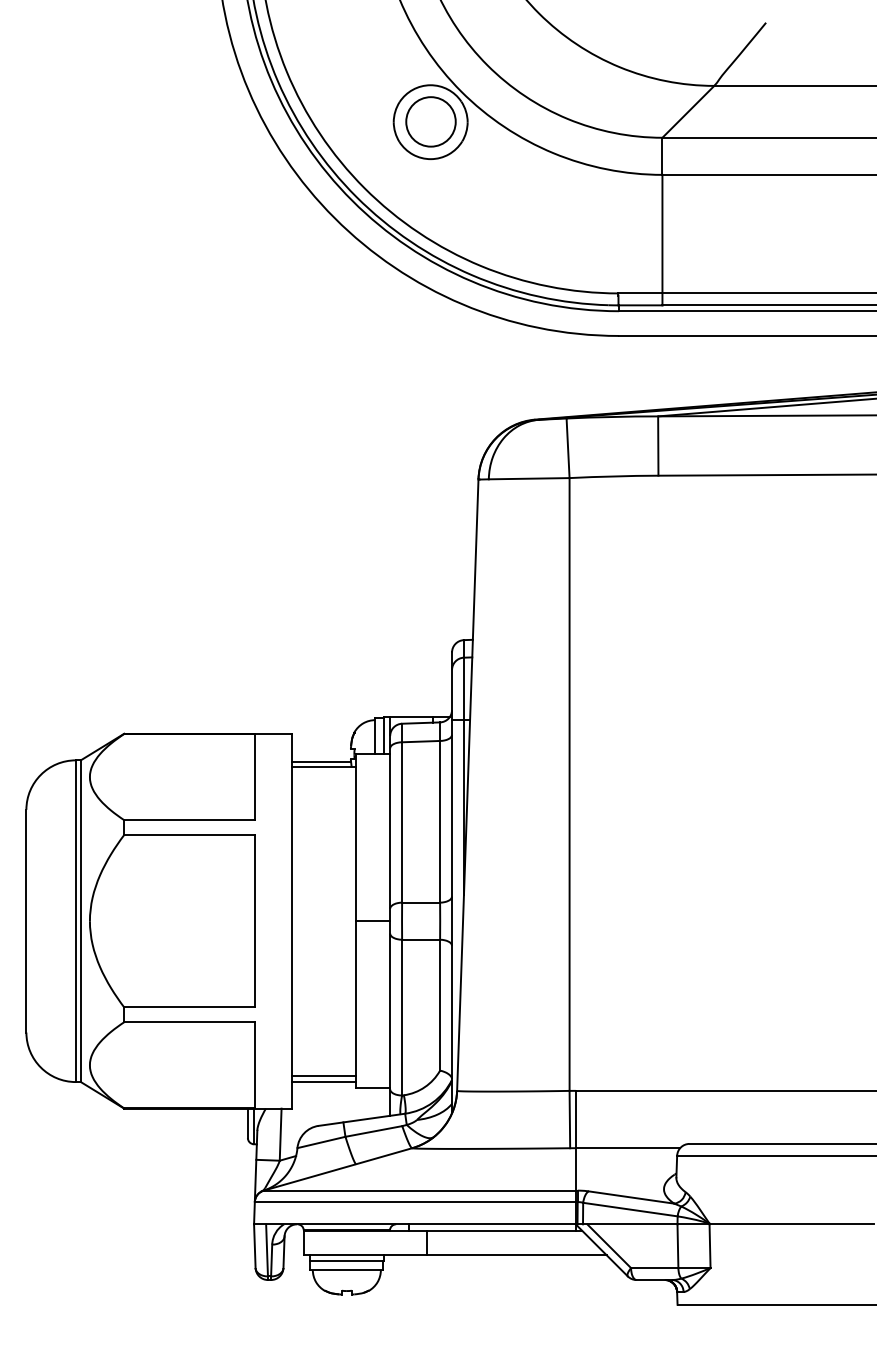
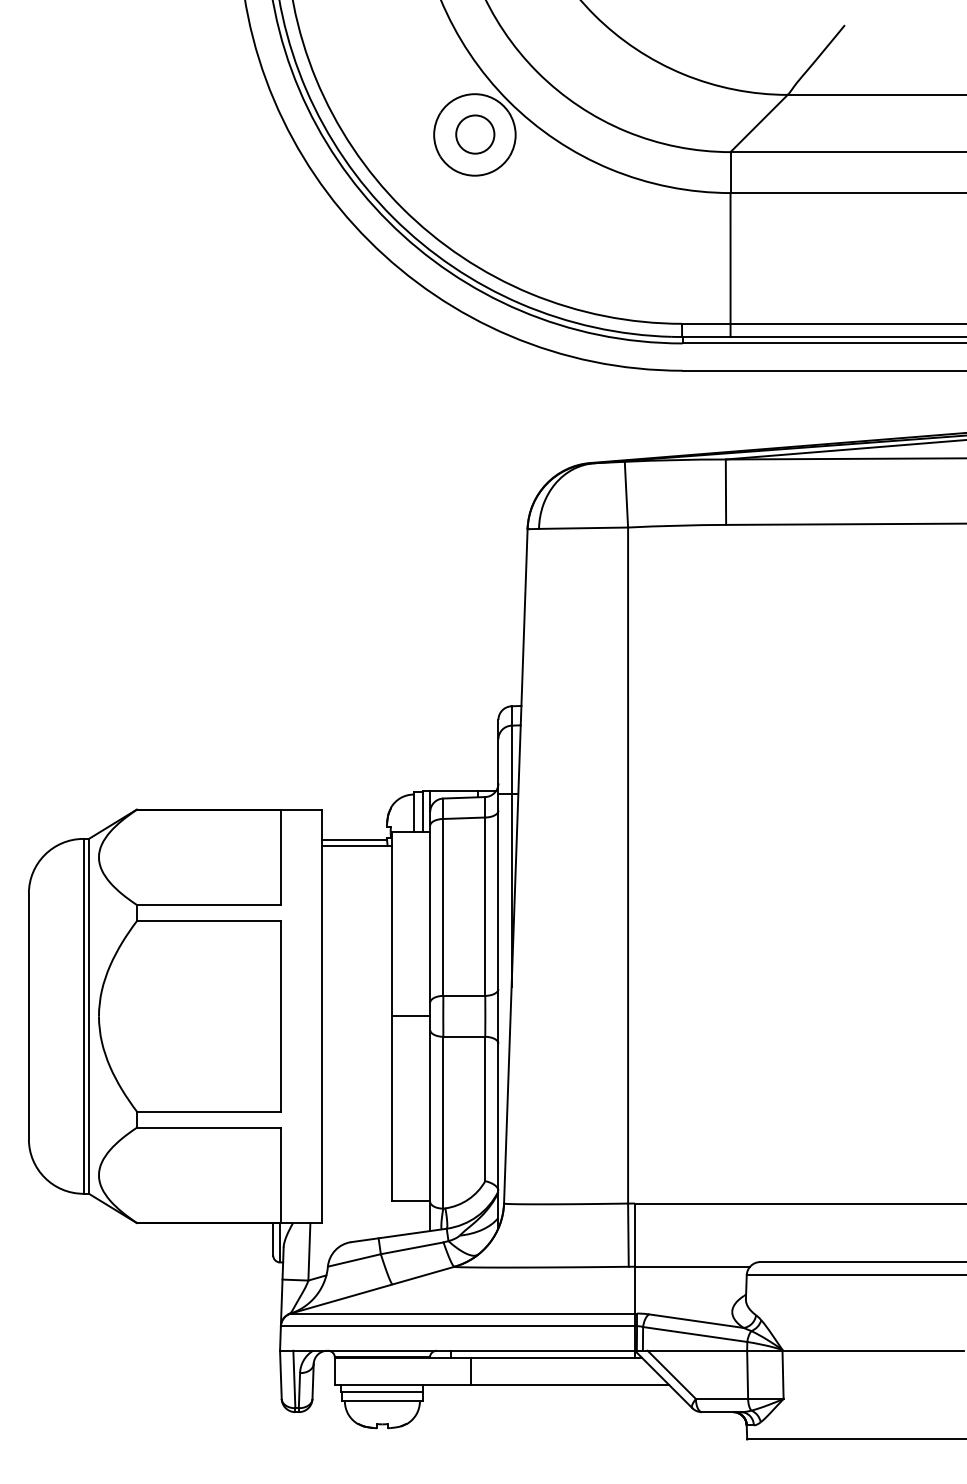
circle: (431, 121) -> (475, 134), size x0.7
line: (323, 1075) -> (356, 1186), removed
line: (323, 1081) -> (356, 1193), removed

